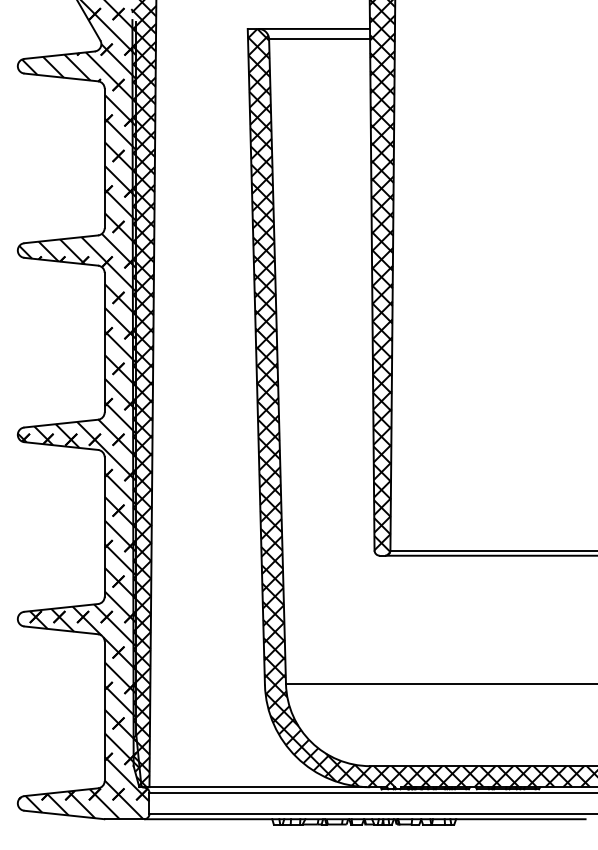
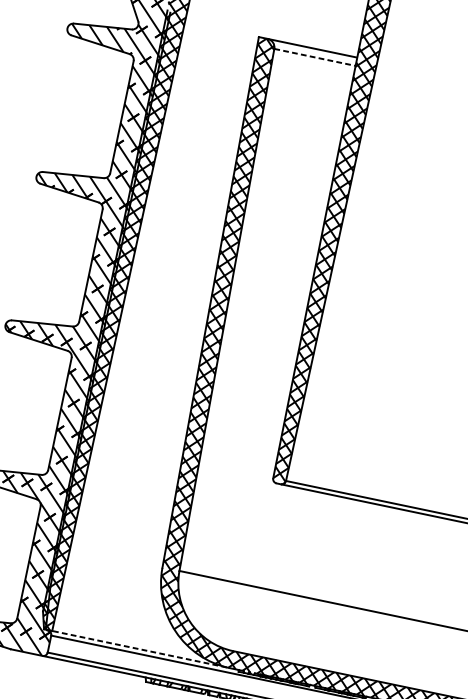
line: (320, 39) -> (315, 57), solid -> dashed
line: (257, 787) -> (139, 649), solid -> dashed

